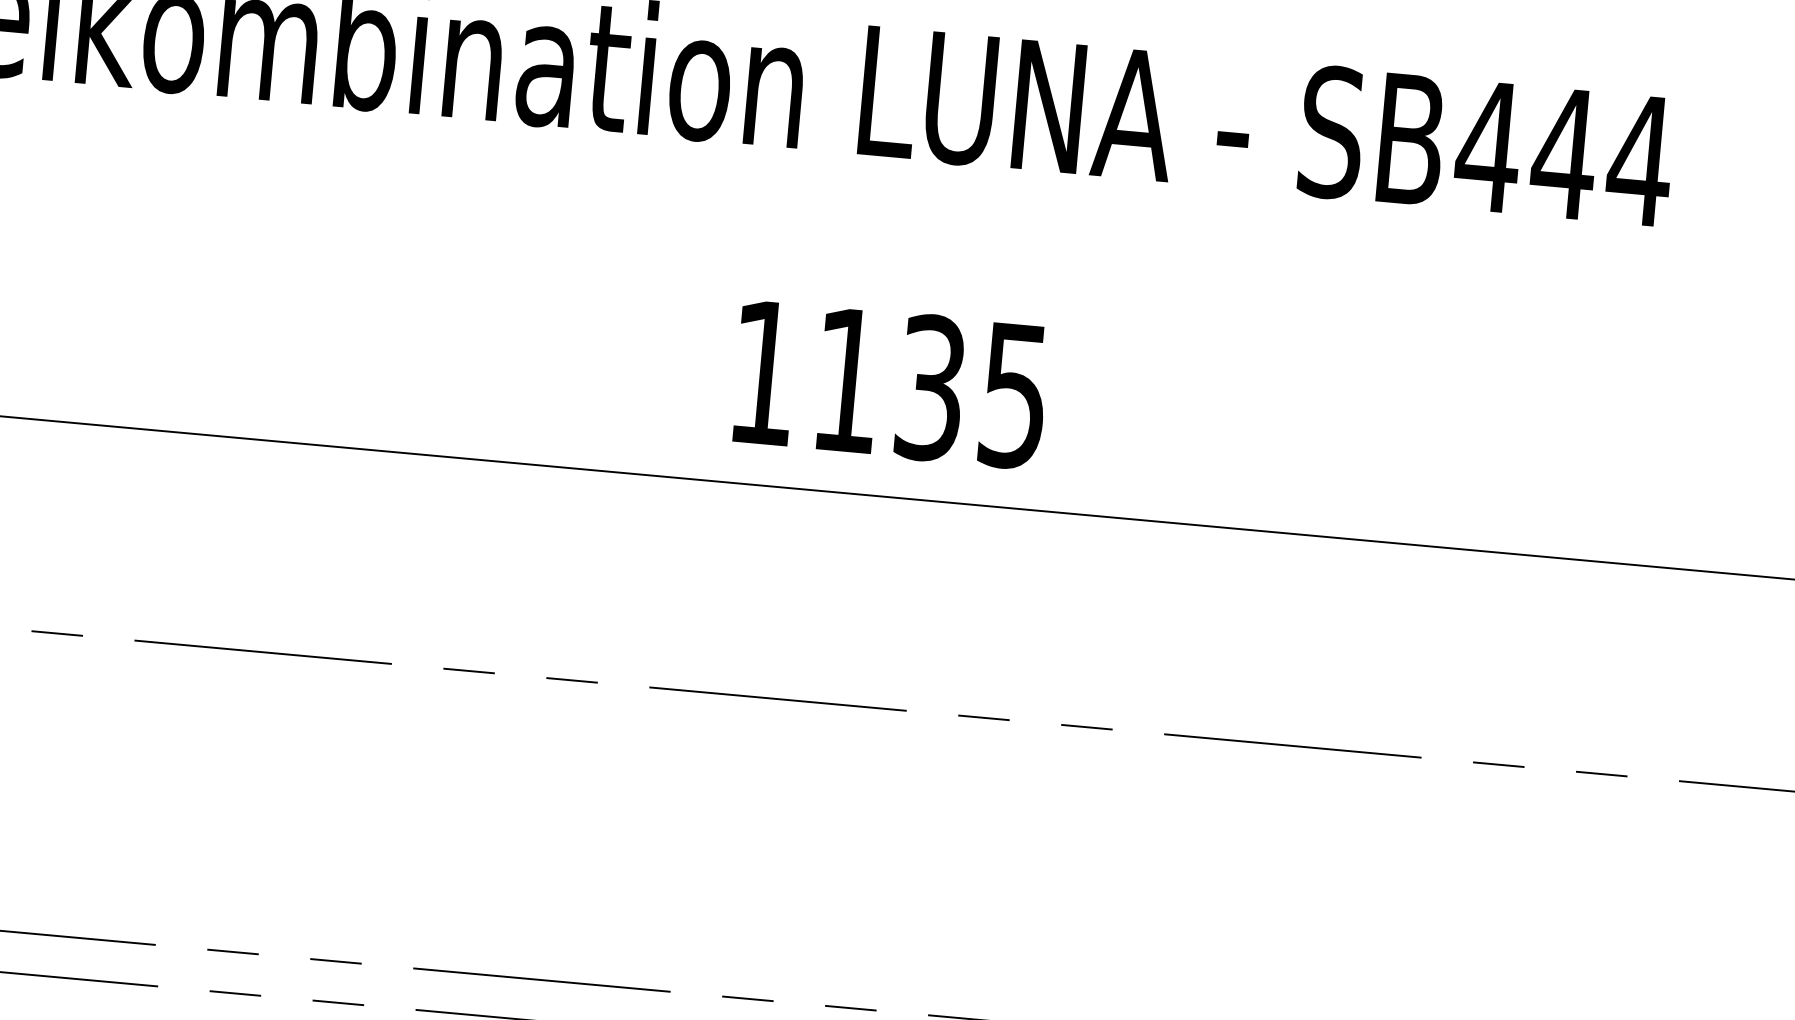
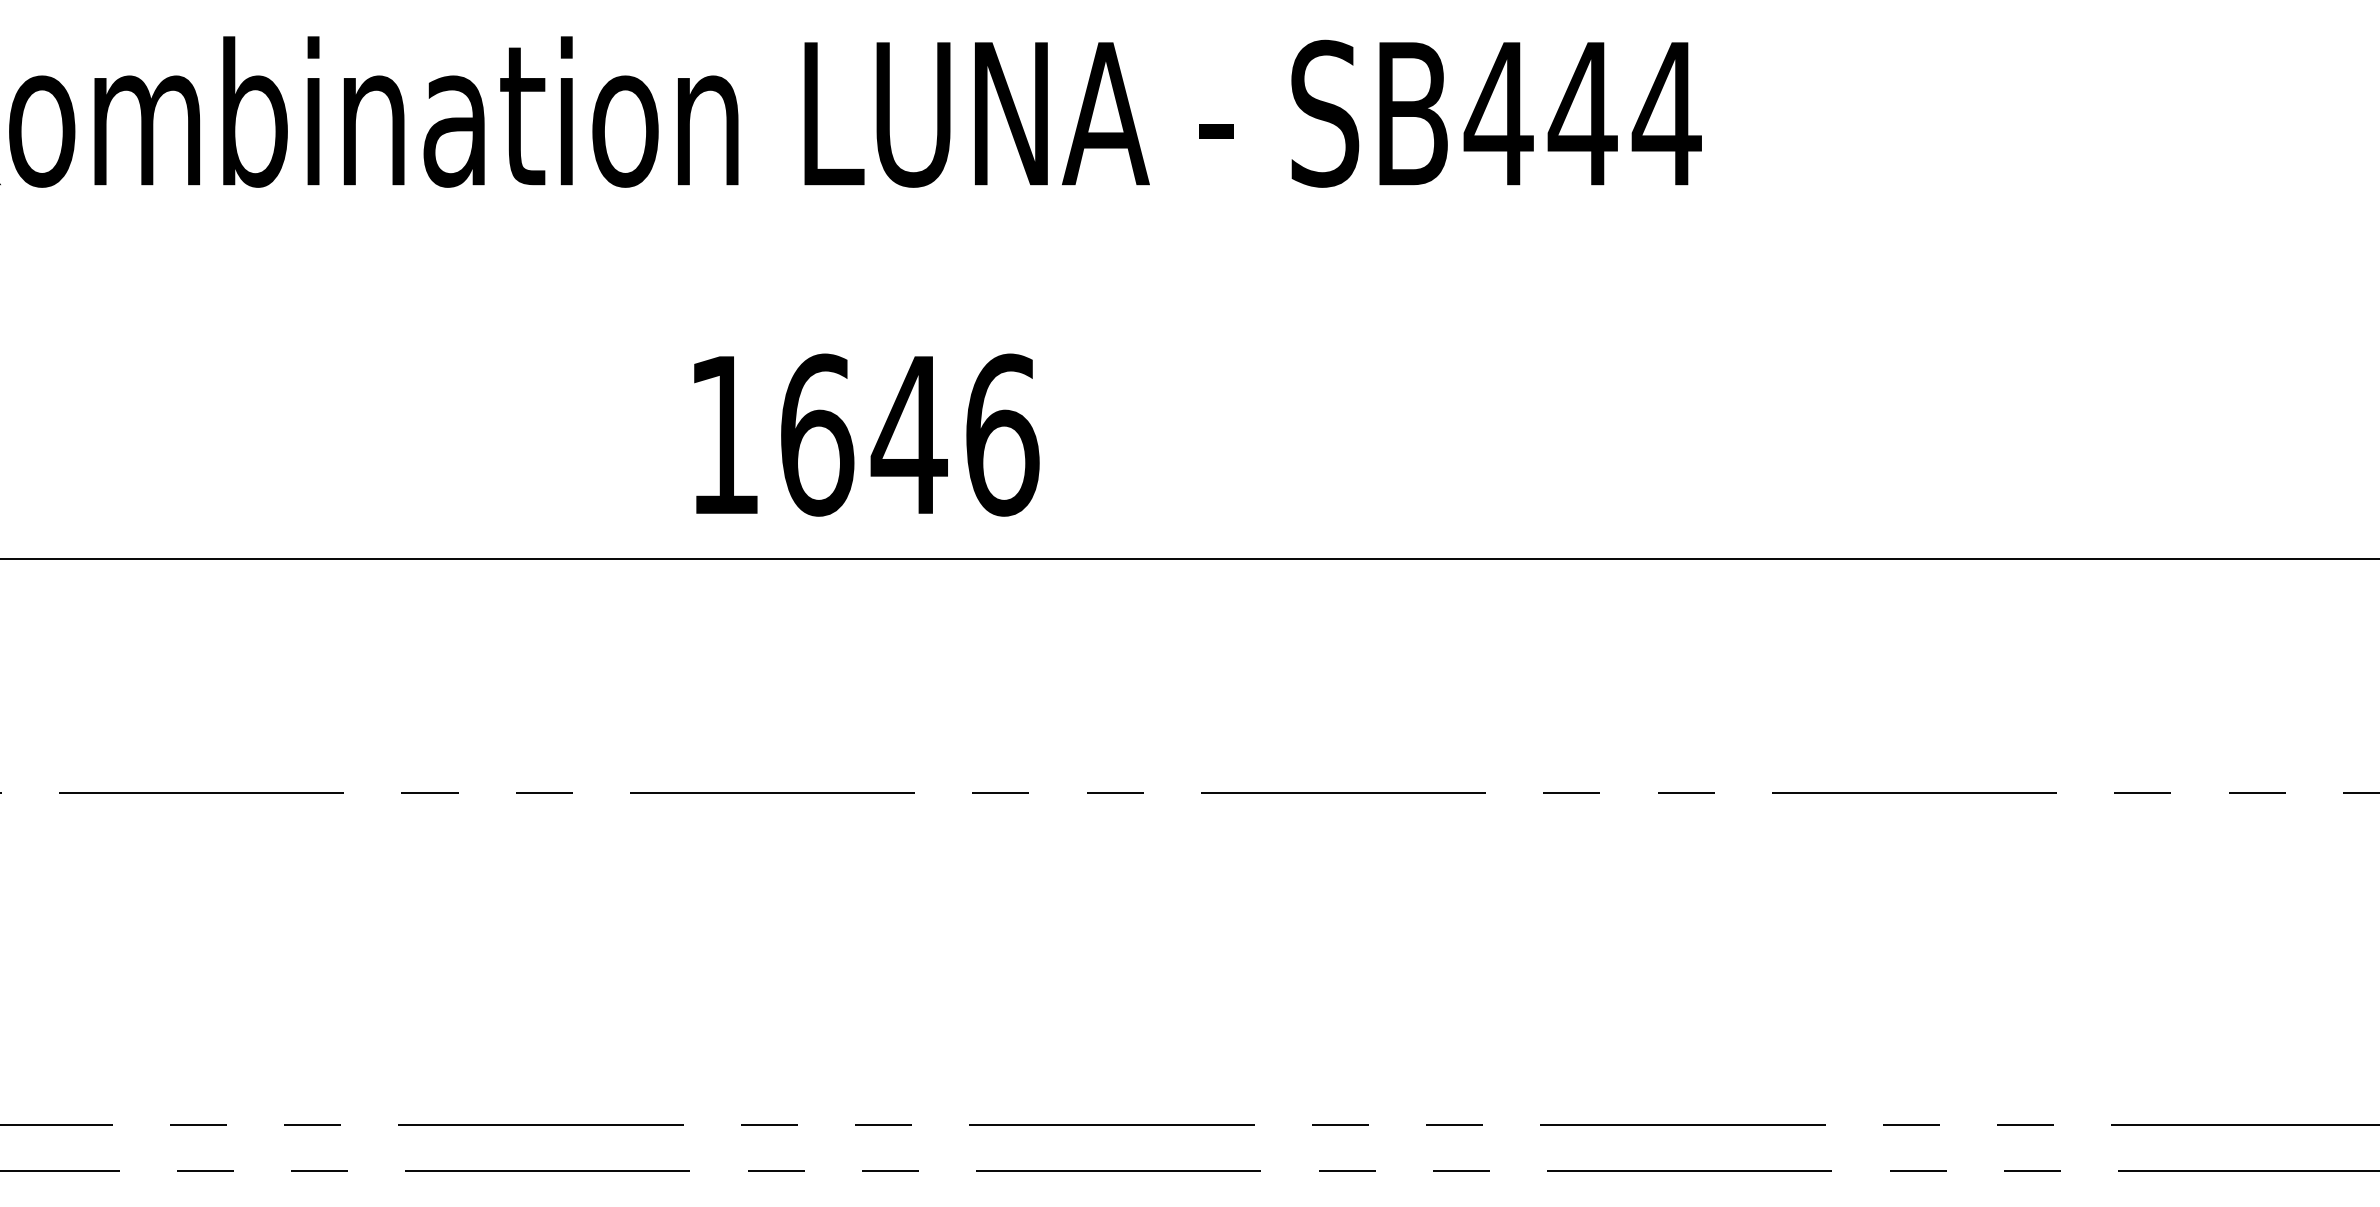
text: (931, 387) -> (910, 434), 1135 -> 1646

